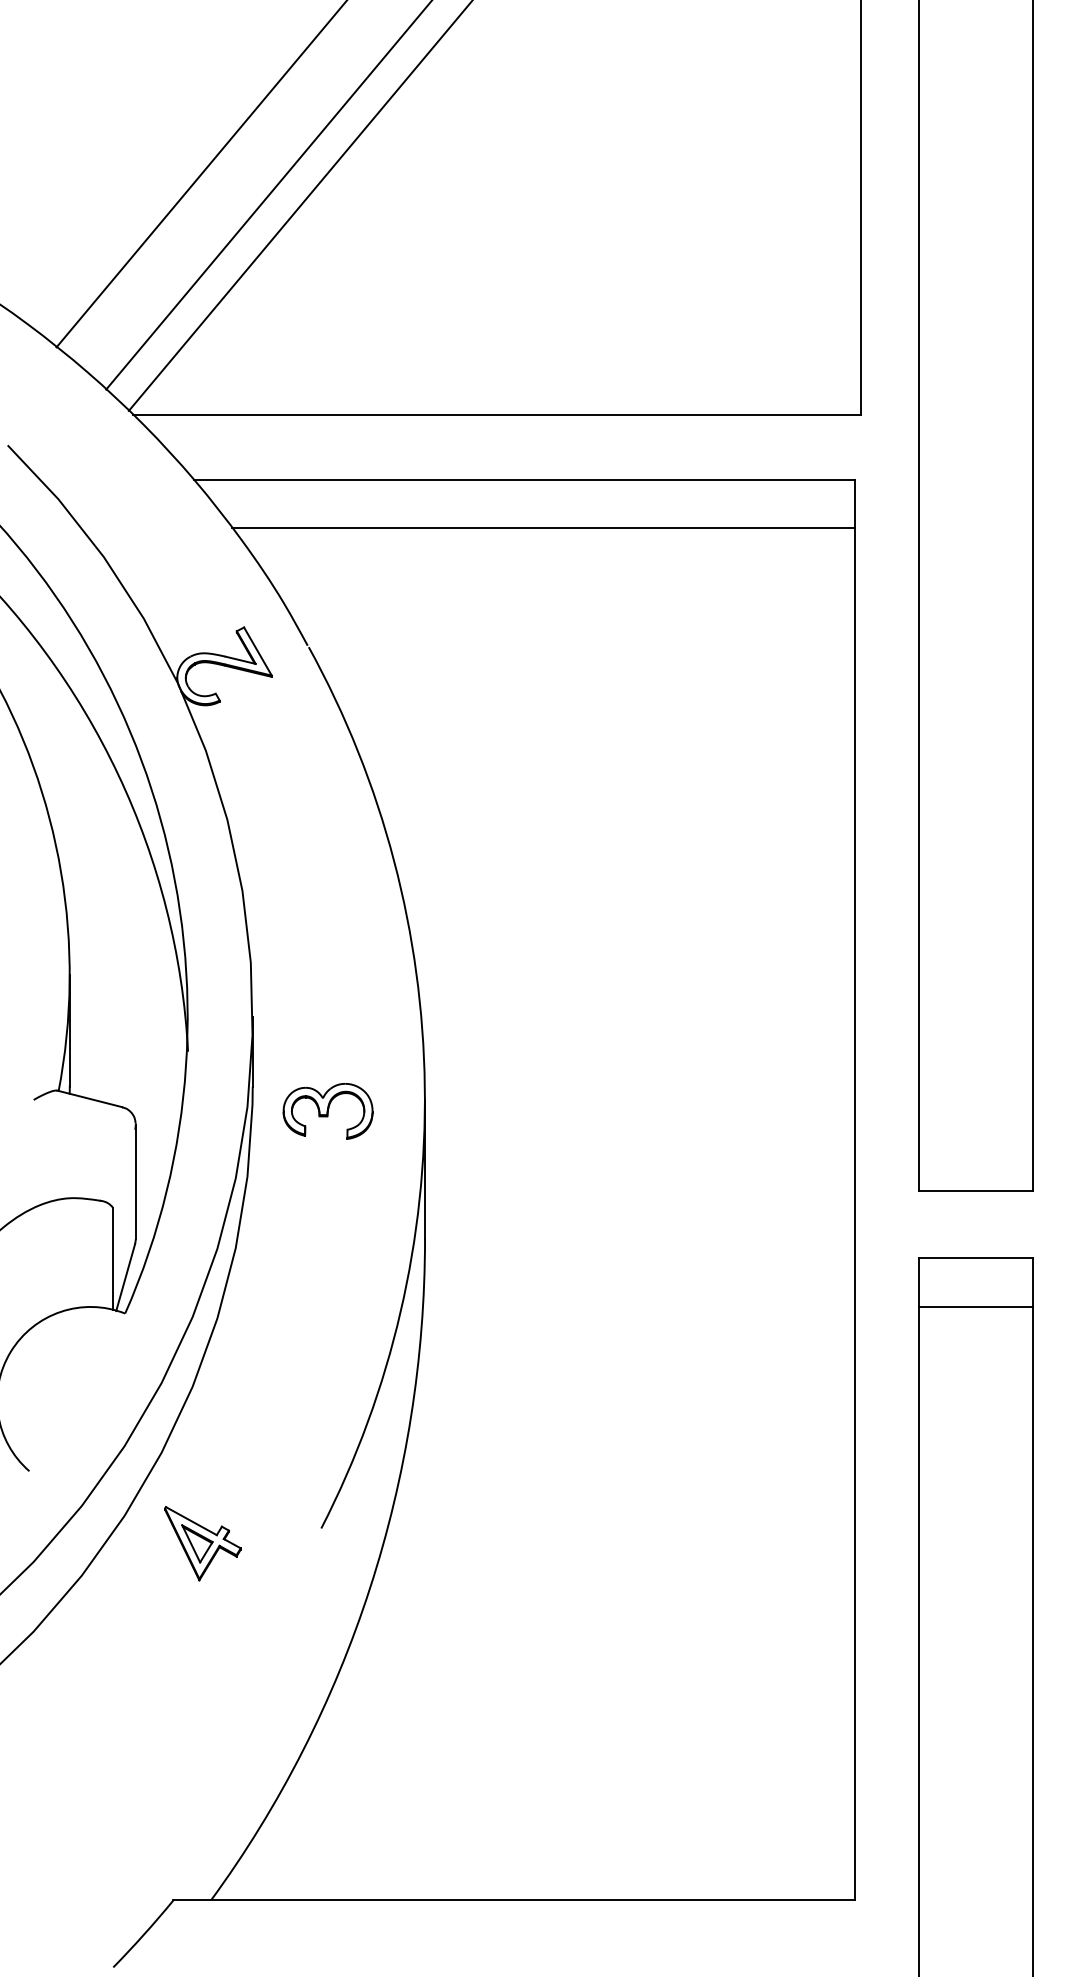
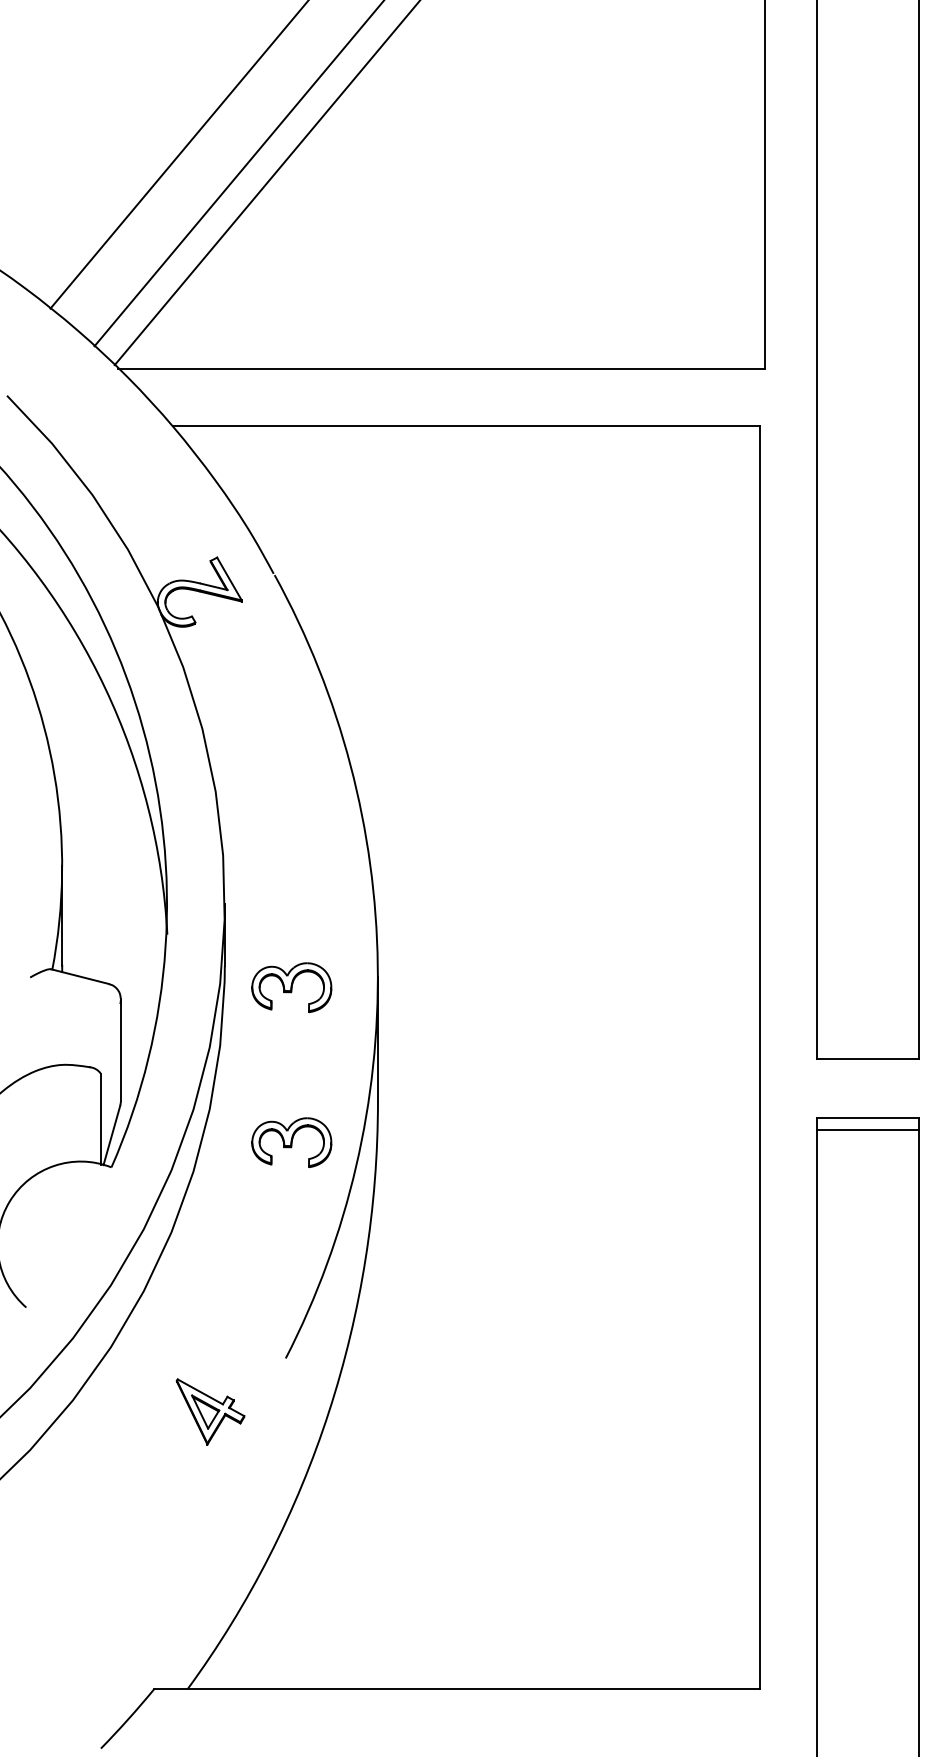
line: (542, 528) -> (482, 469), removed
part: (327, 1285) -> (291, 1142), added
line: (975, 1306) -> (867, 1130), moved
part: (202, 1543) -> (210, 1411), moved

